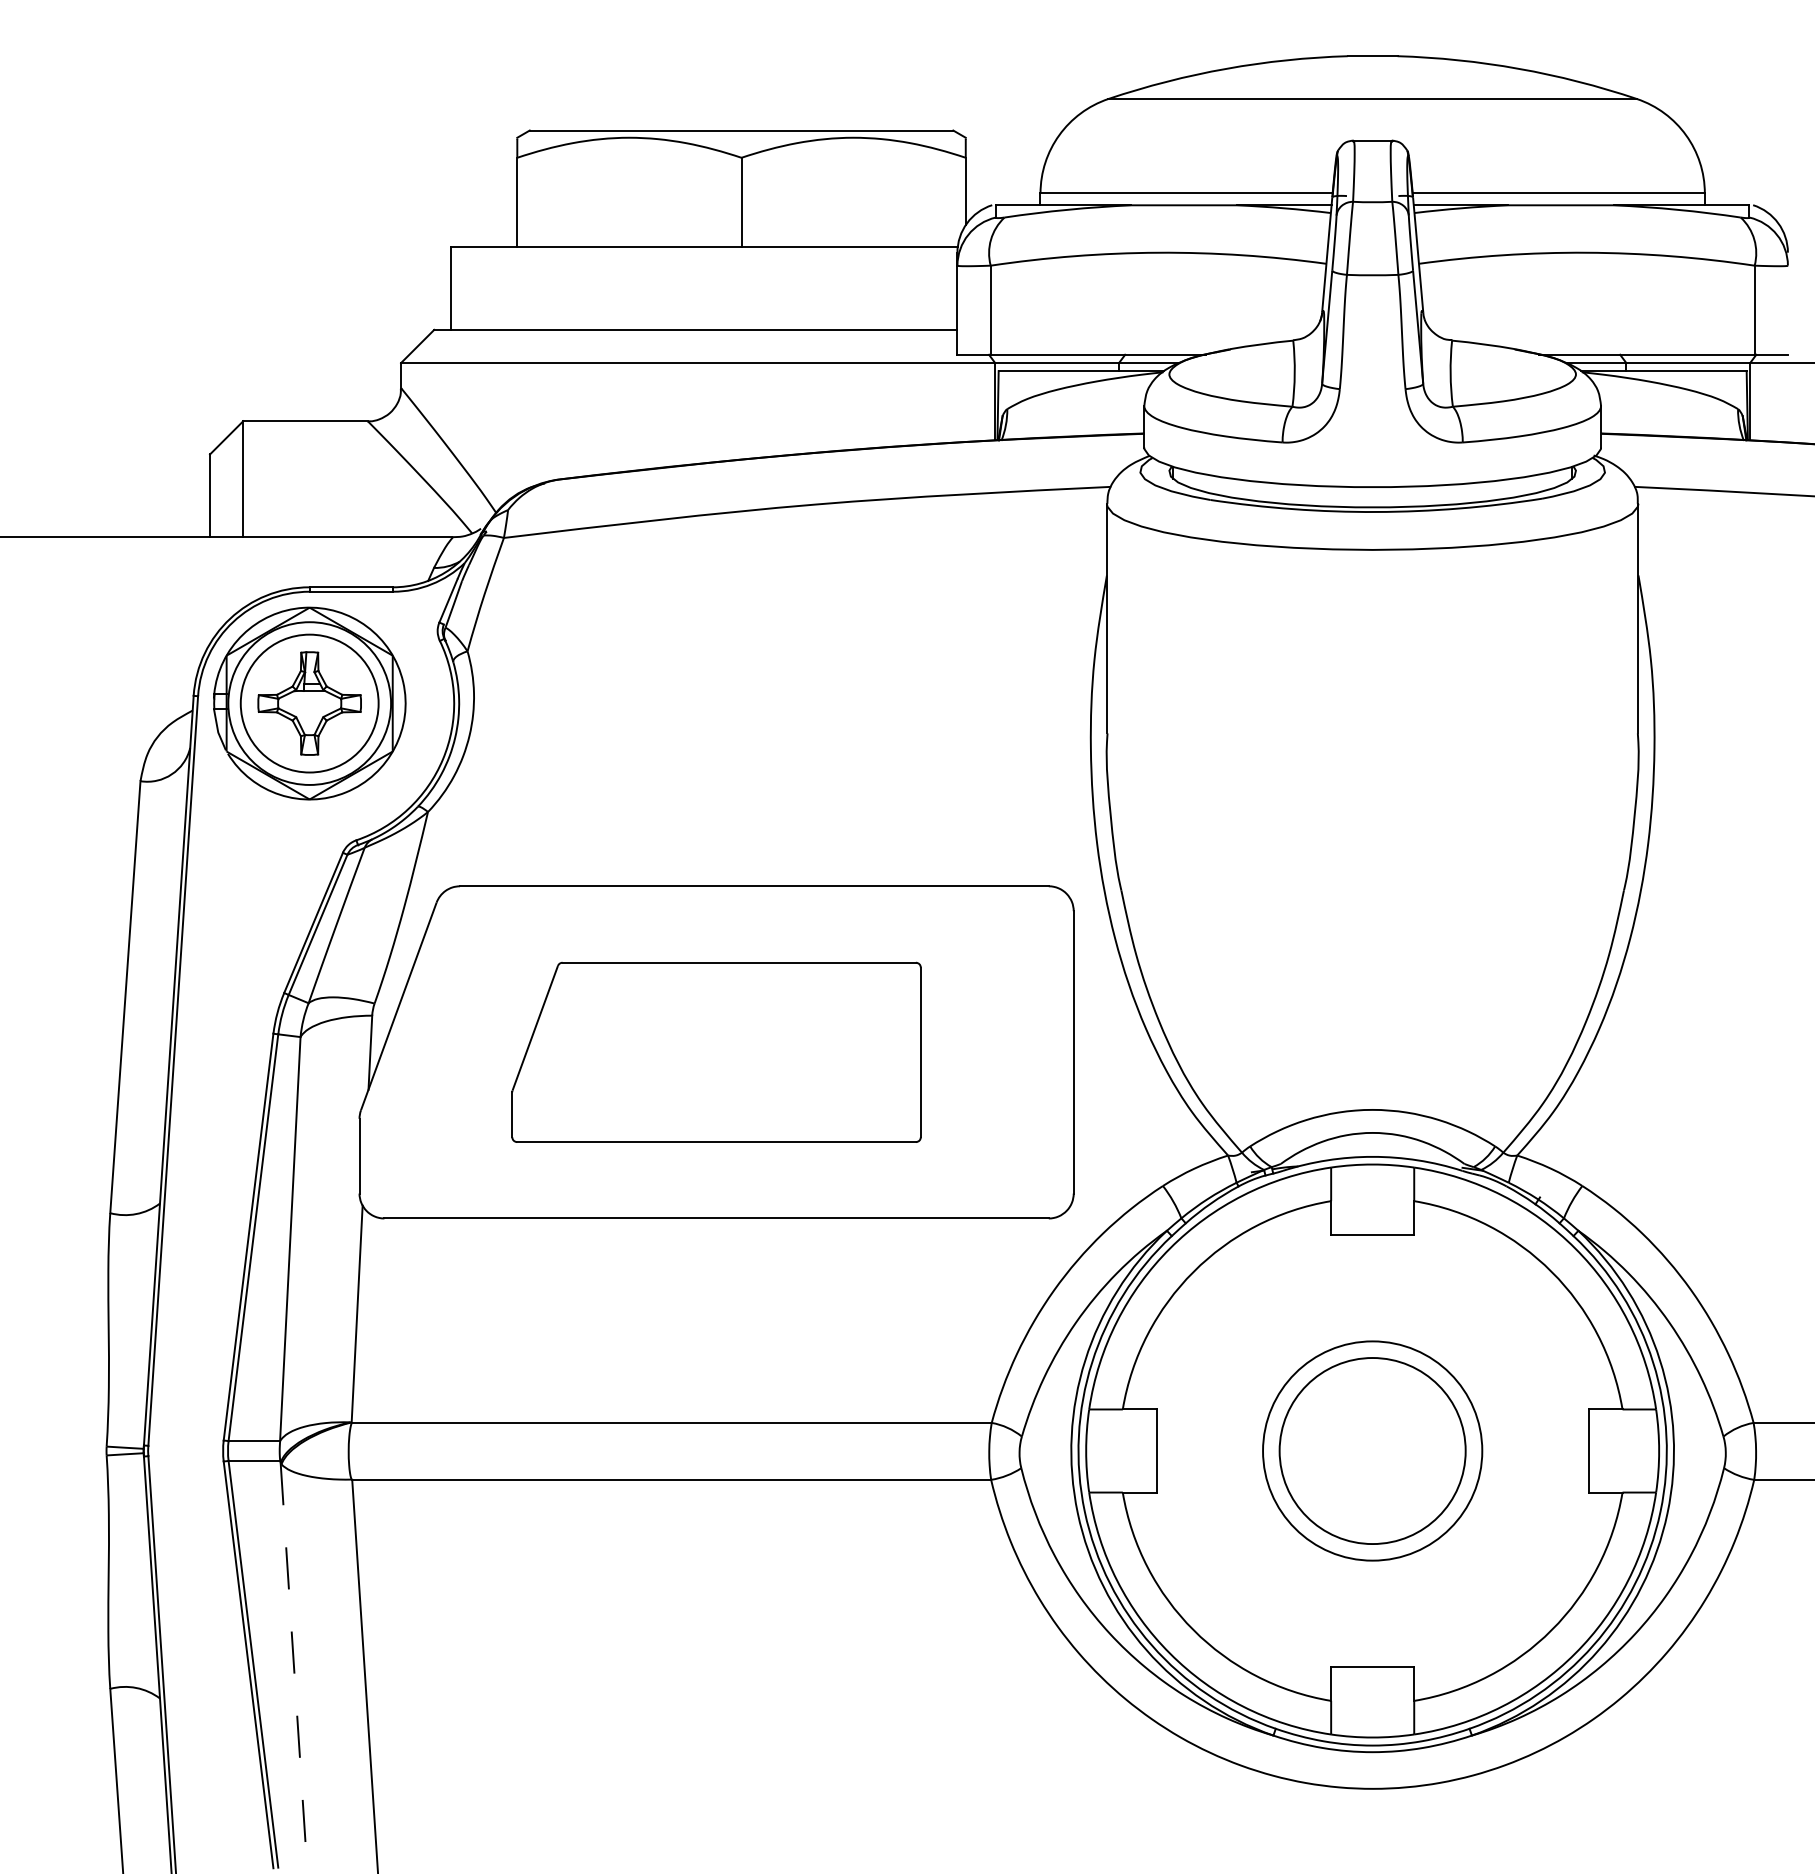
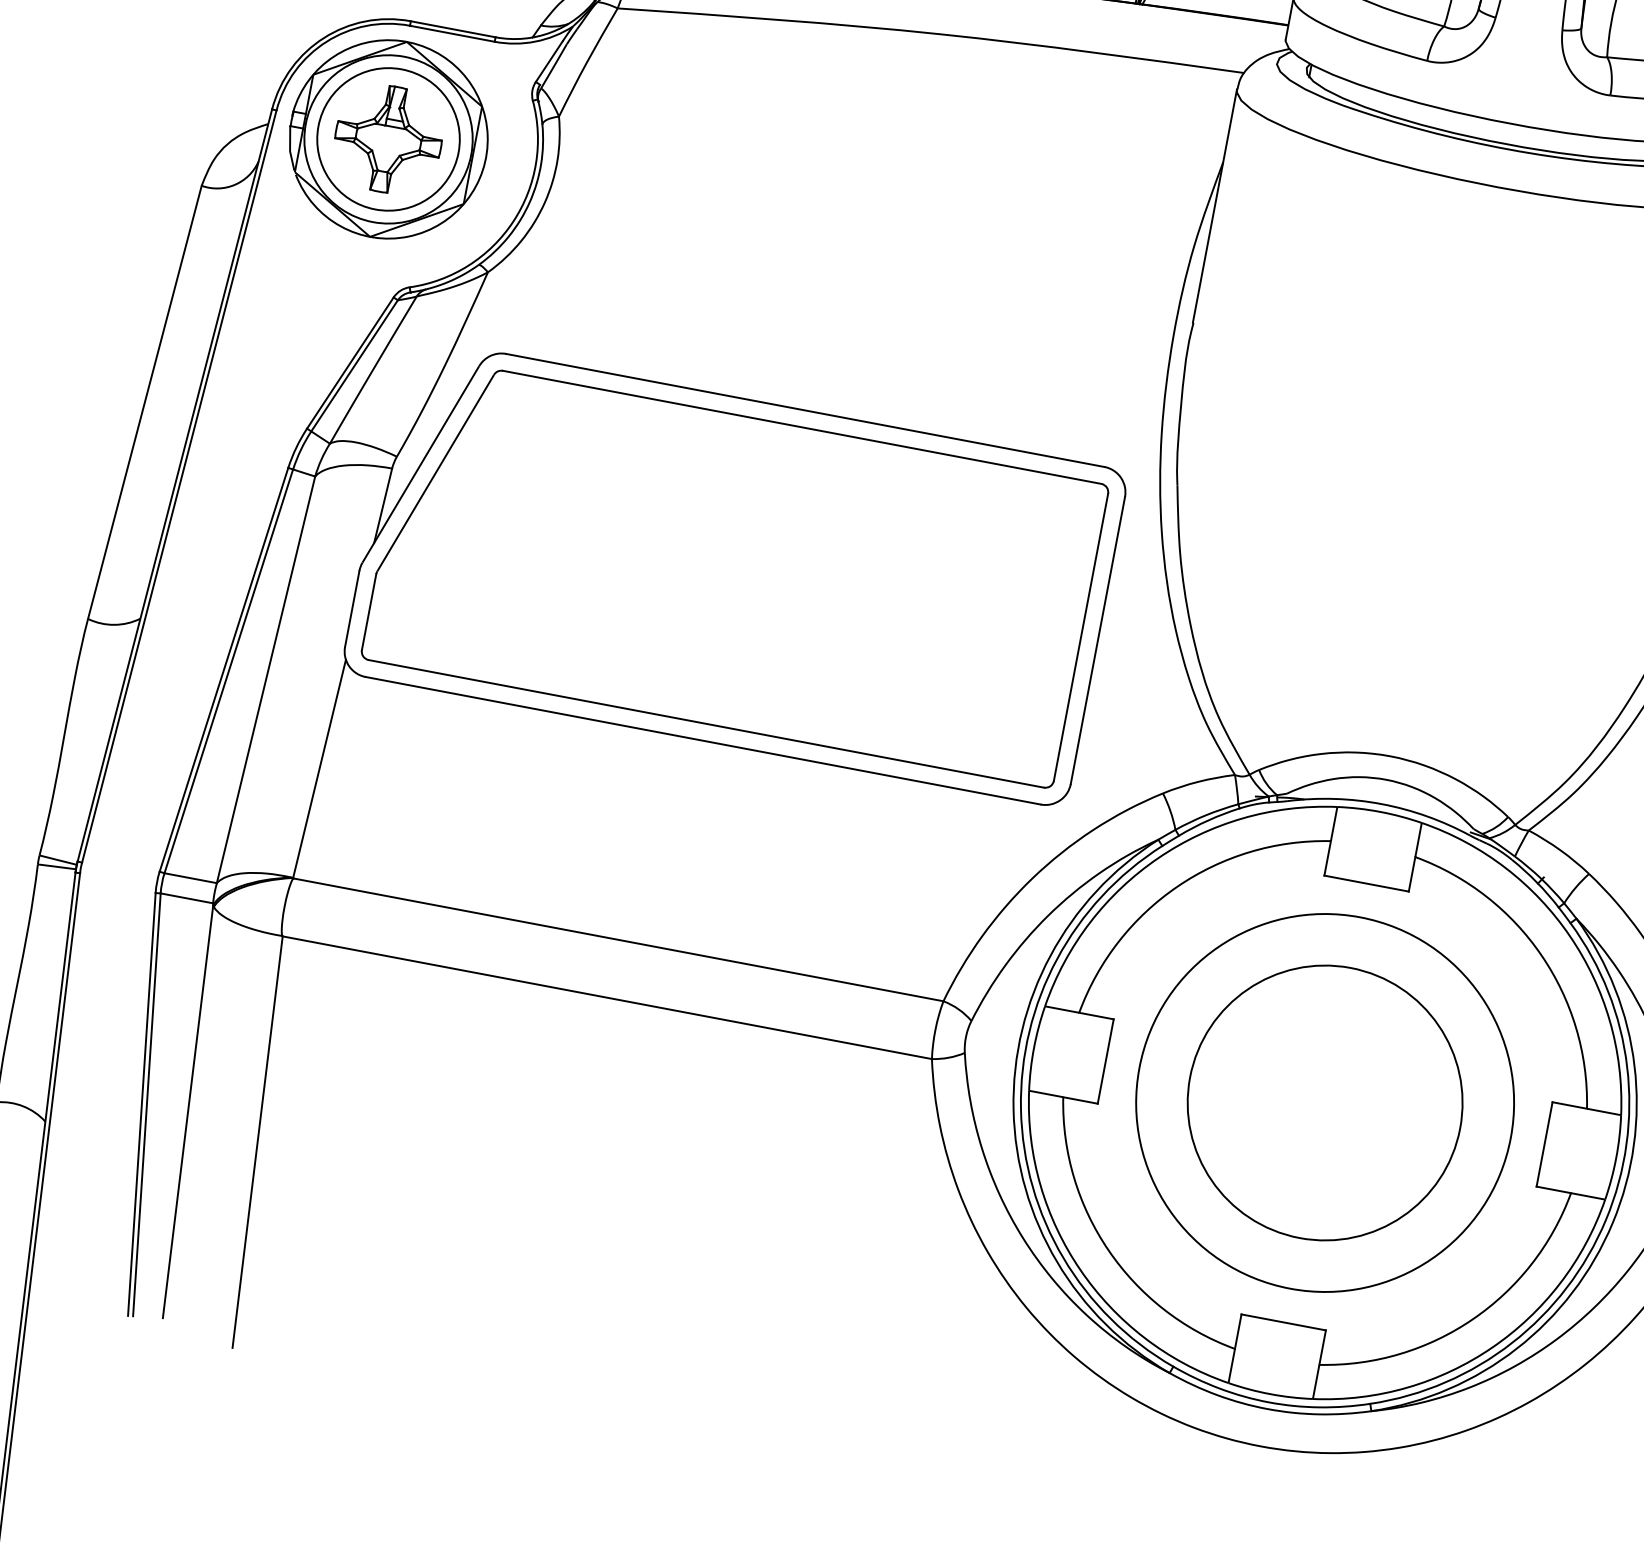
part: (716, 1052) -> (734, 572), size x1.67
circle: (1372, 1450) -> (1325, 1102), size x1.43
circle: (1372, 1450) -> (1325, 1102), size x1.67
line: (293, 1663) -> (187, 1111), dashed -> solid

